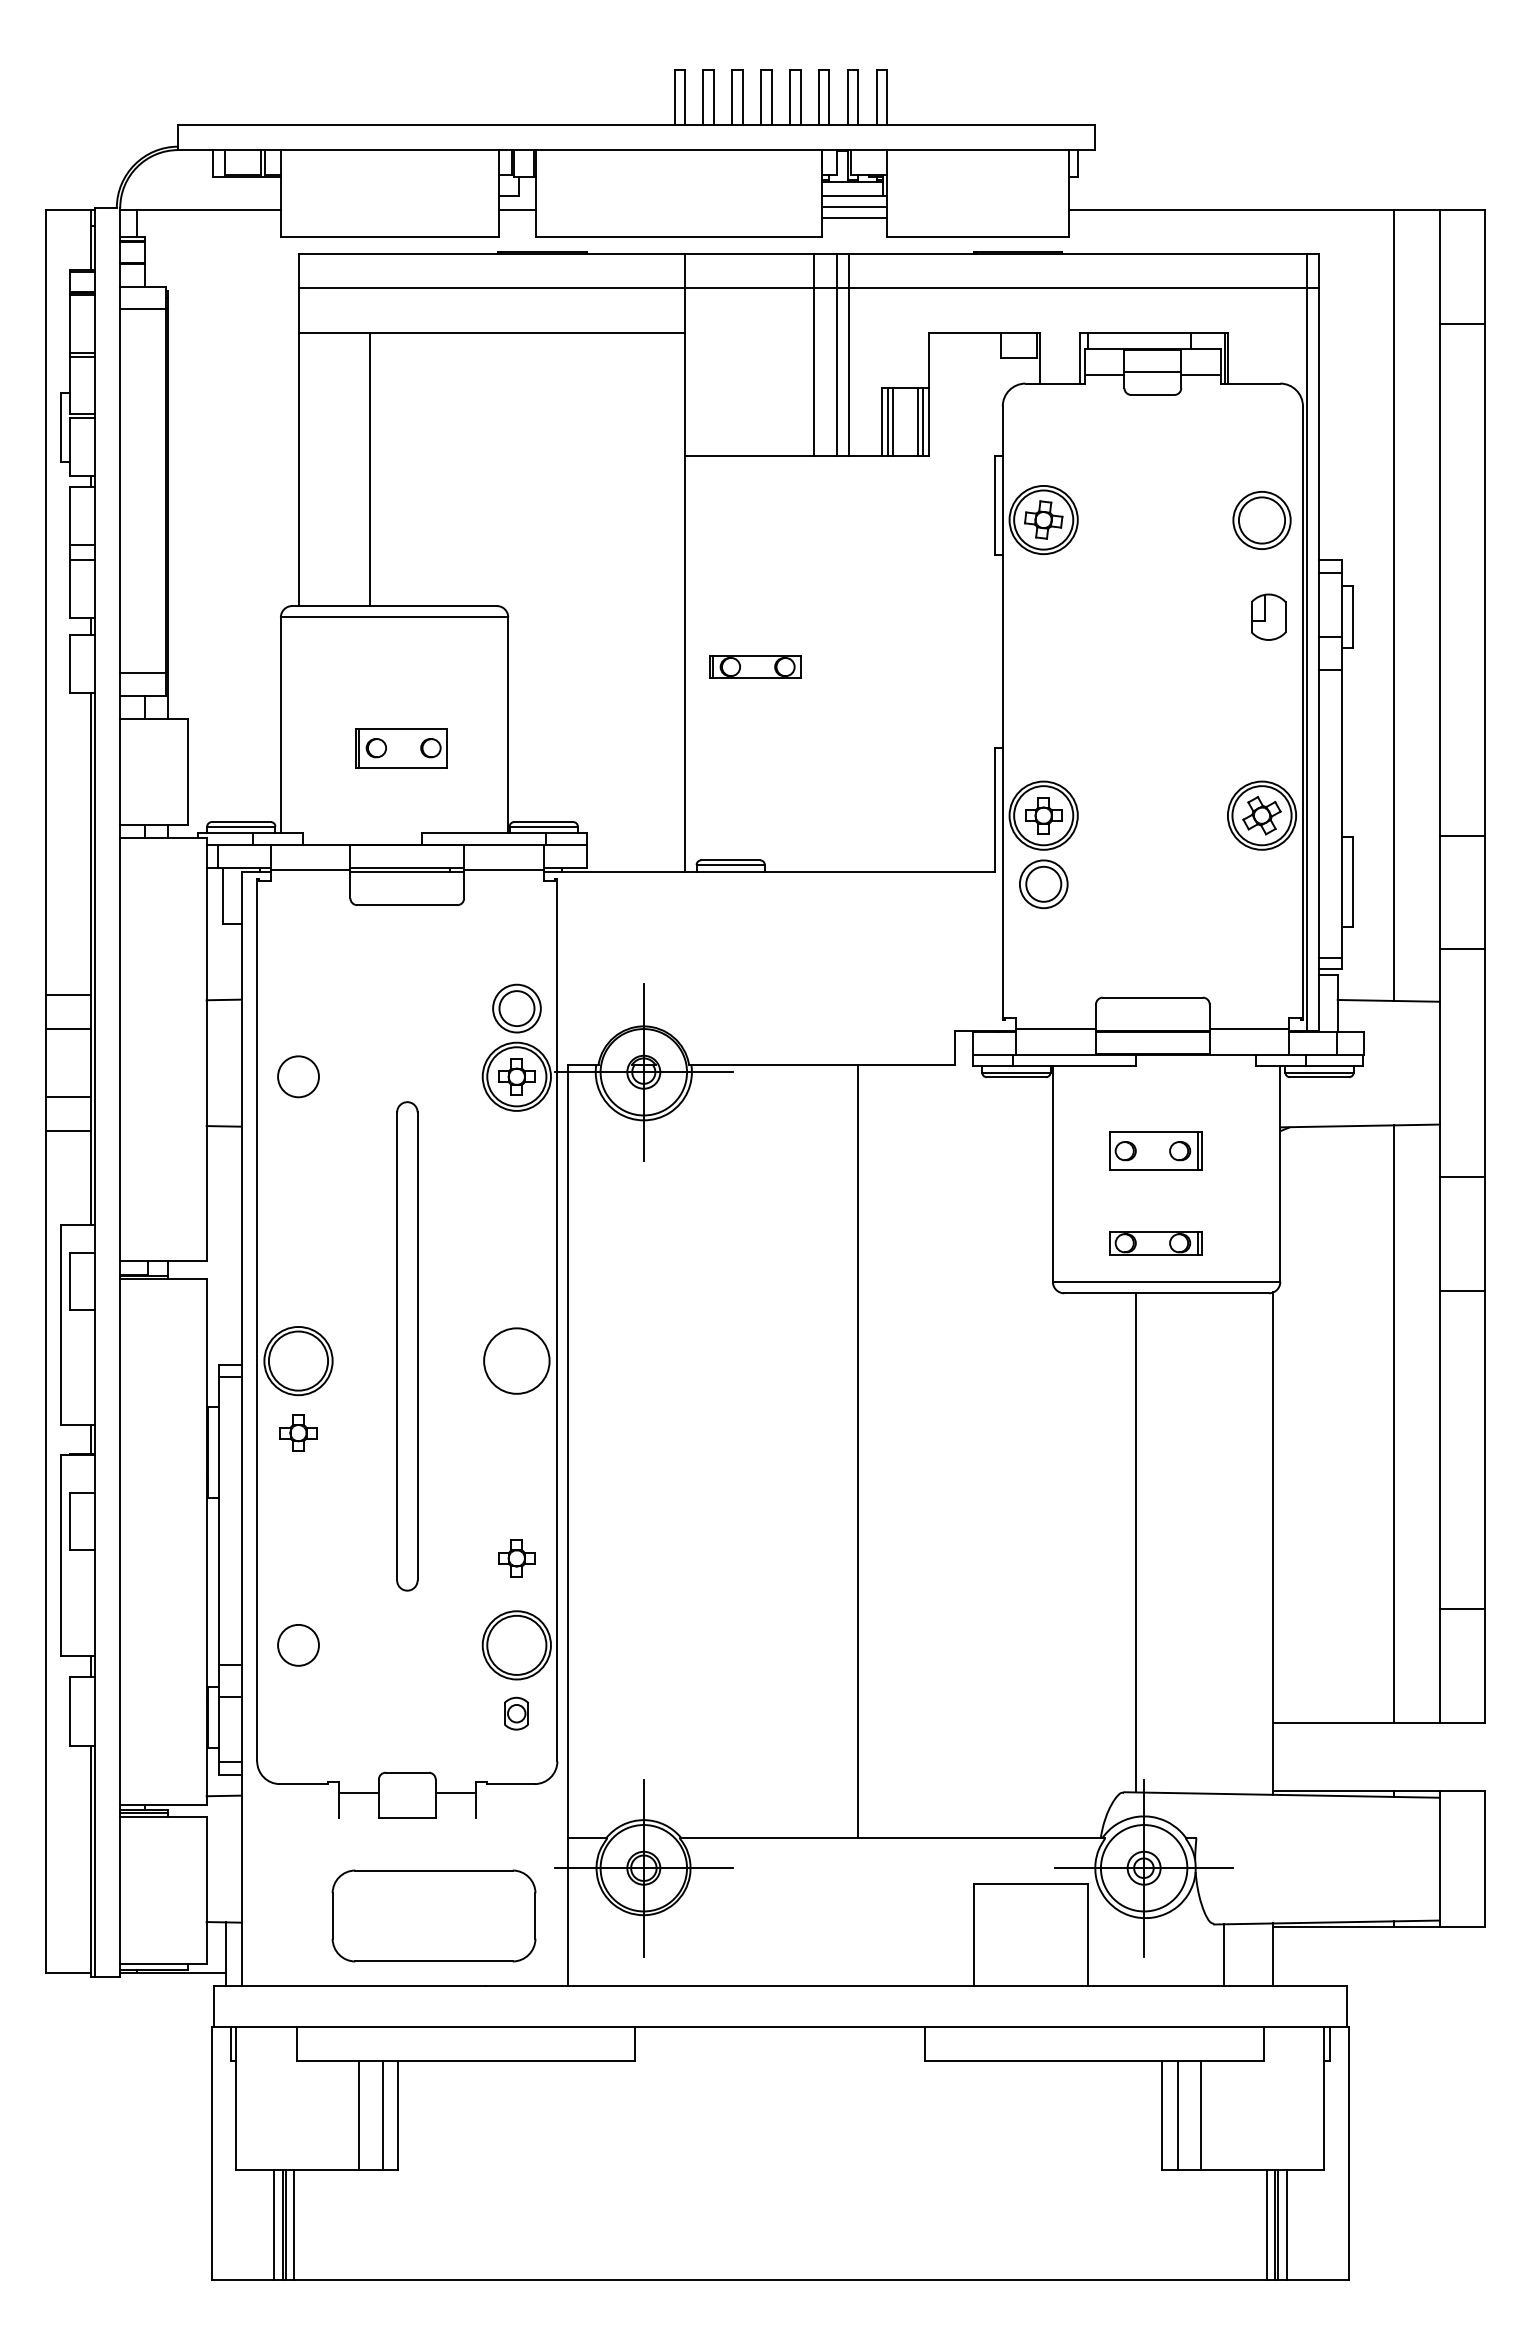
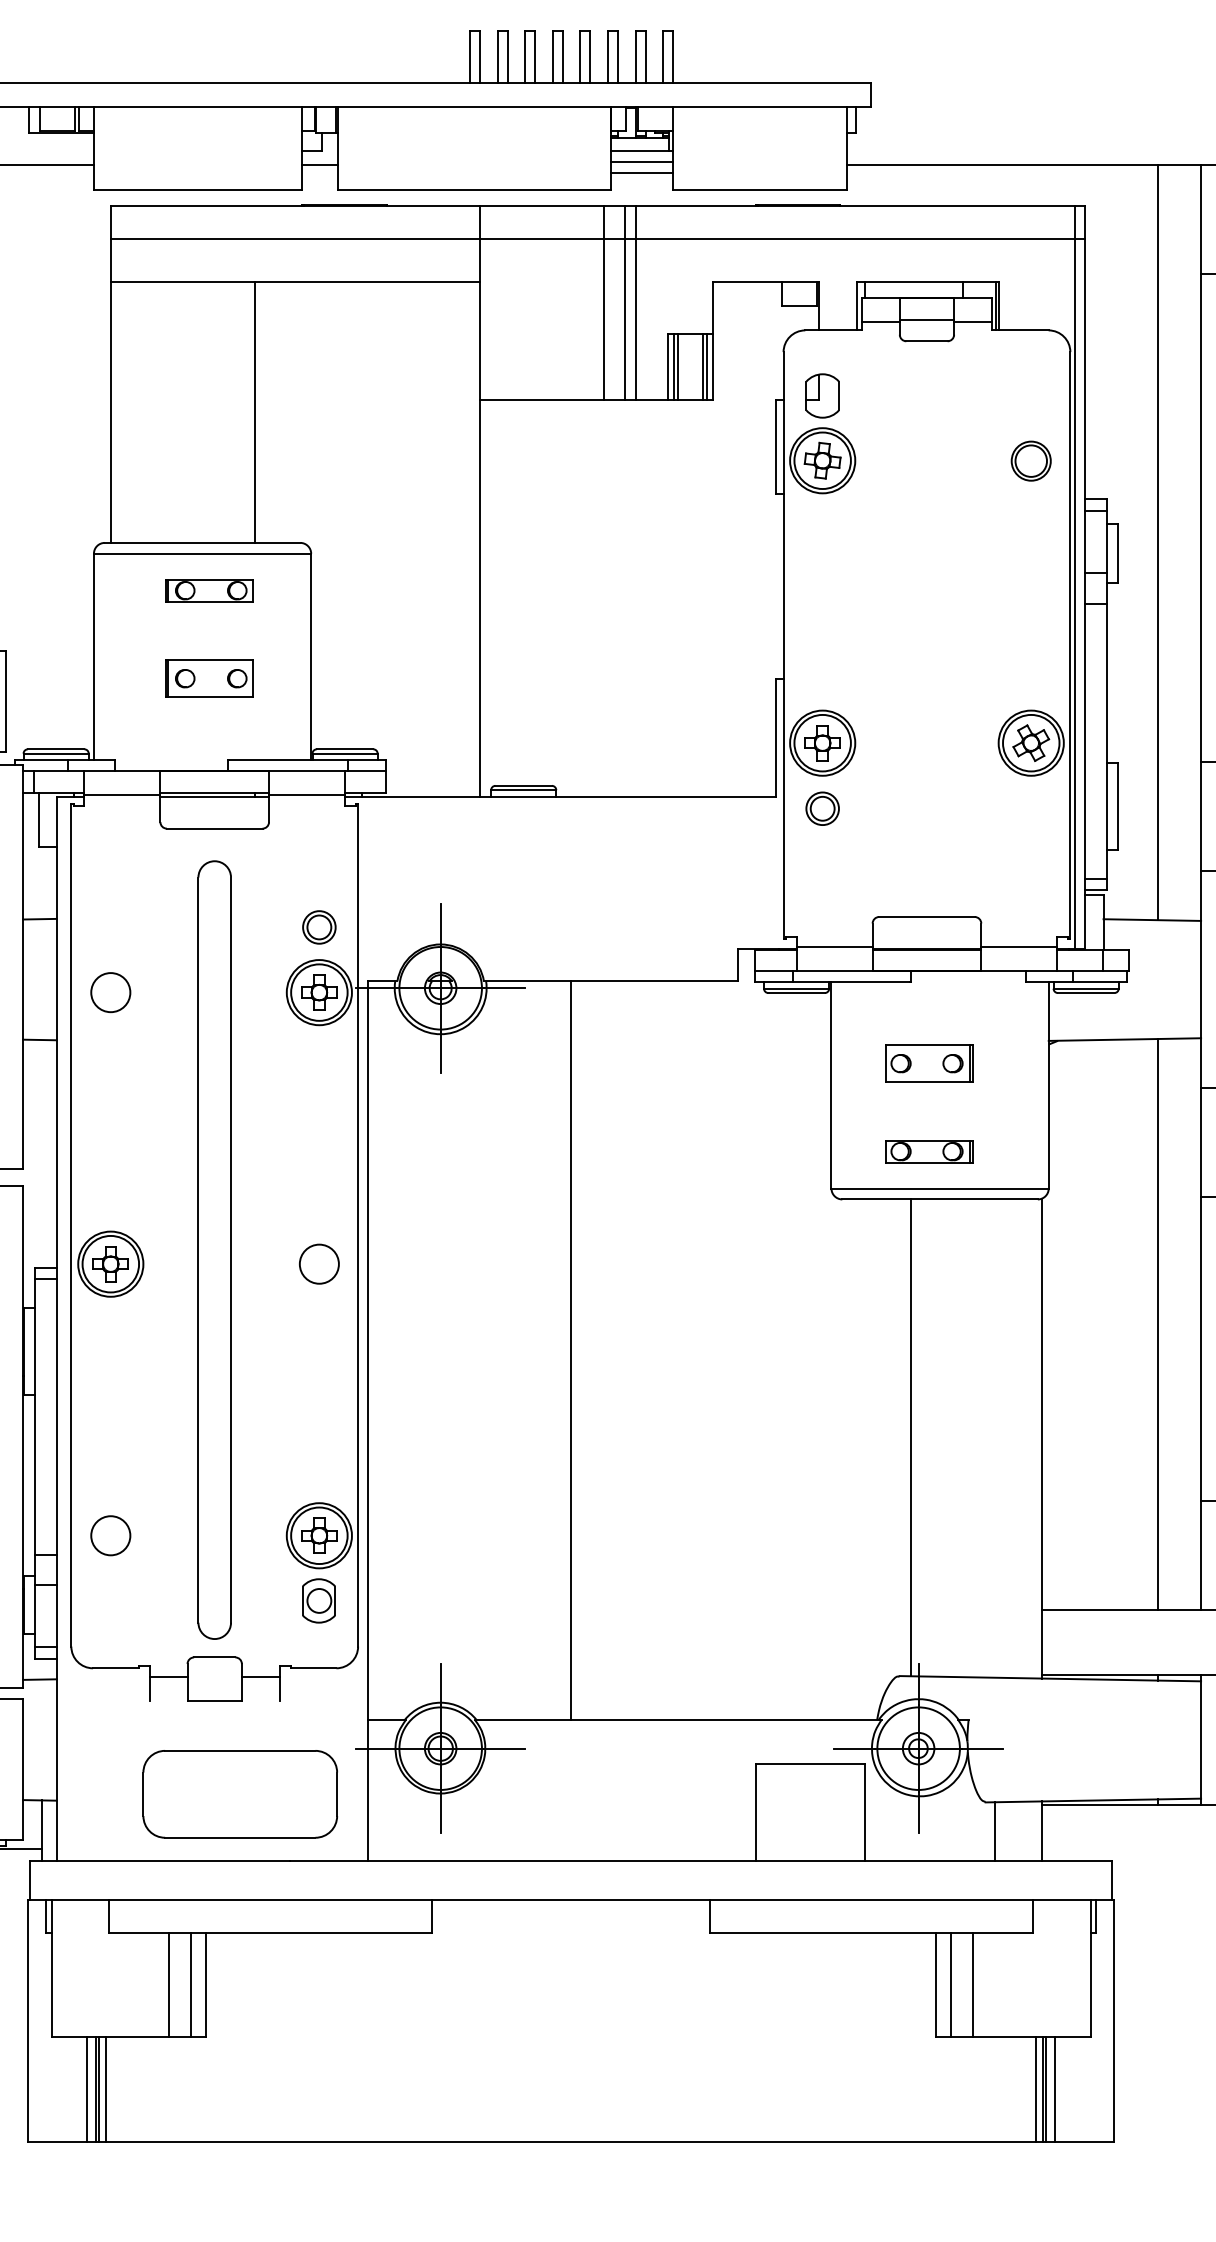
line: (369, 469) -> (255, 412), moved
part: (1261, 520) -> (1030, 461), size x0.71
part: (1268, 616) -> (822, 395), moved
part: (755, 666) -> (209, 590), moved
part: (1043, 884) -> (822, 808), size x0.71
part: (516, 1008) -> (319, 927), size x0.71
part: (407, 1346) -> (214, 1250), size x1.67
circle: (516, 1360) -> (319, 1263), size x0.62
part: (298, 1432) -> (110, 1263), moved
line: (858, 1451) -> (571, 1350), moved
part: (516, 1558) -> (319, 1535), moved
part: (516, 1713) -> (319, 1600), size x1.43

